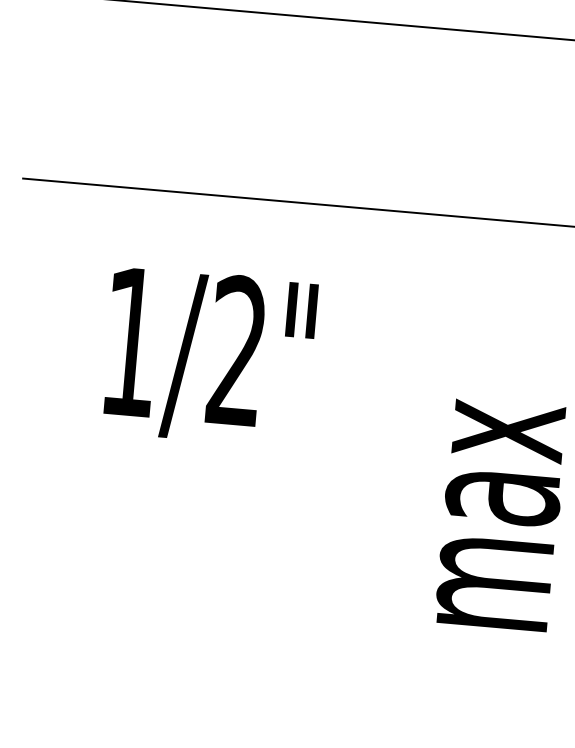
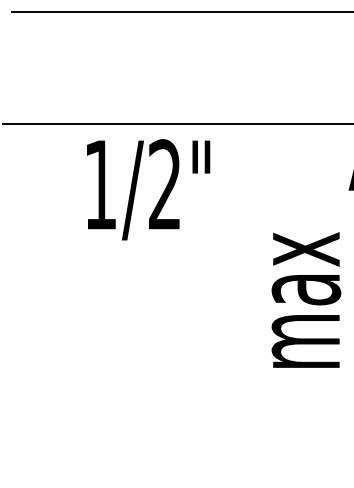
text: (209, 356) -> (148, 189), moved

